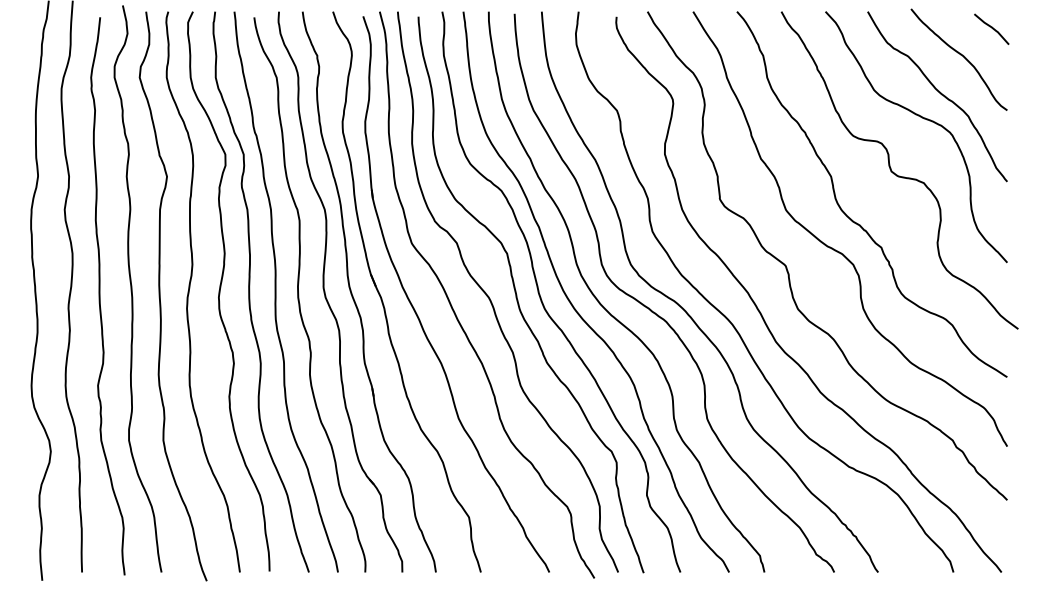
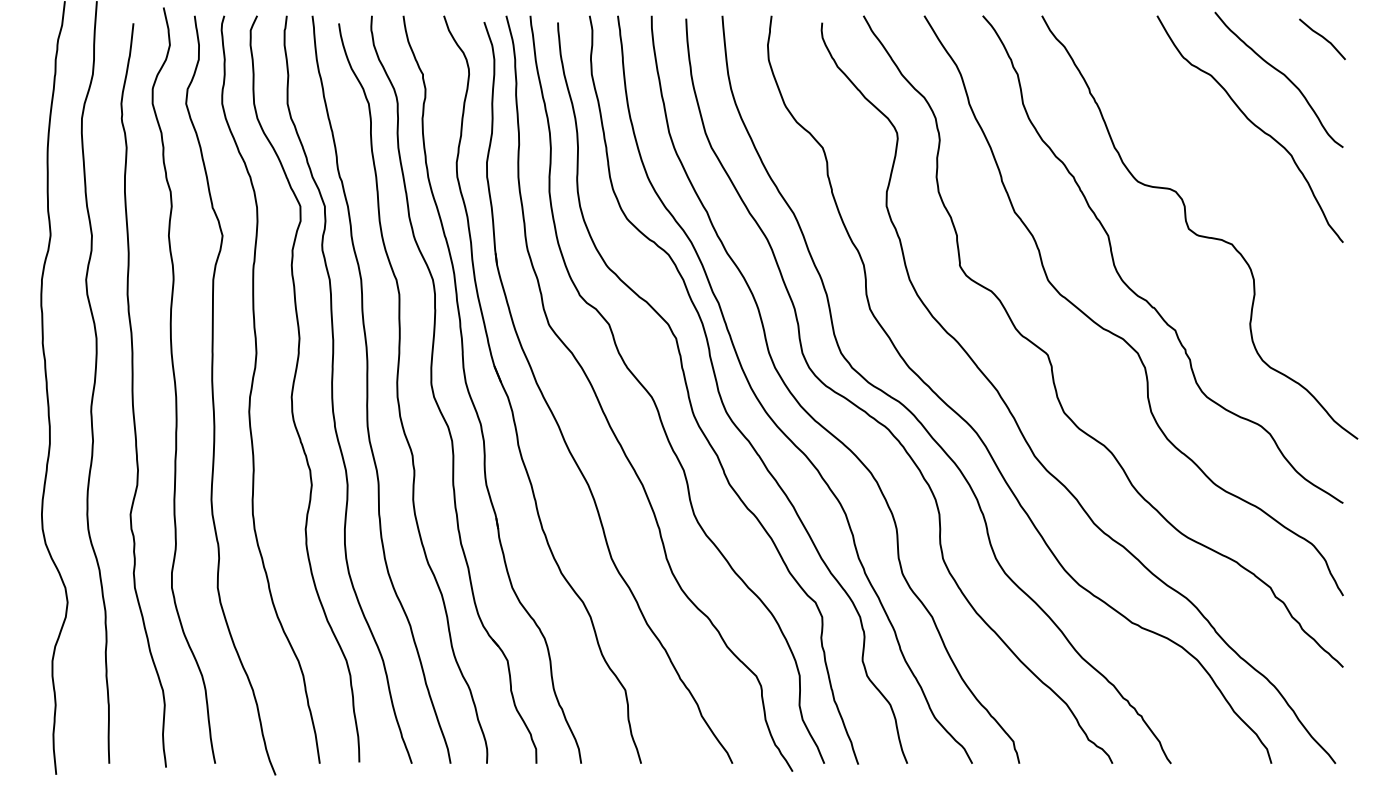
curve: (924, 119) -> (1232, 159), removed

